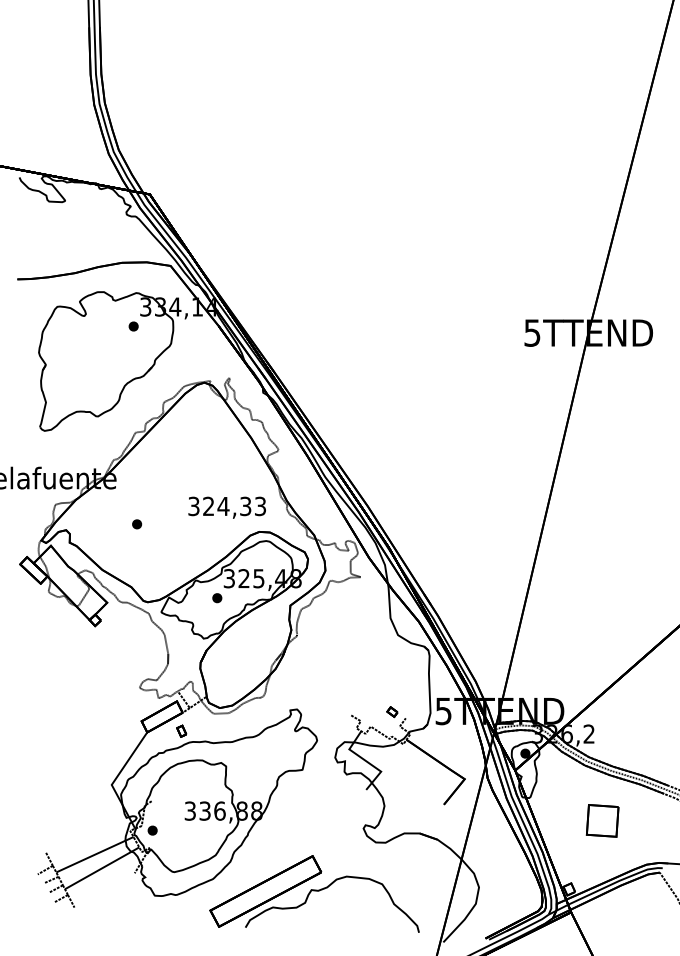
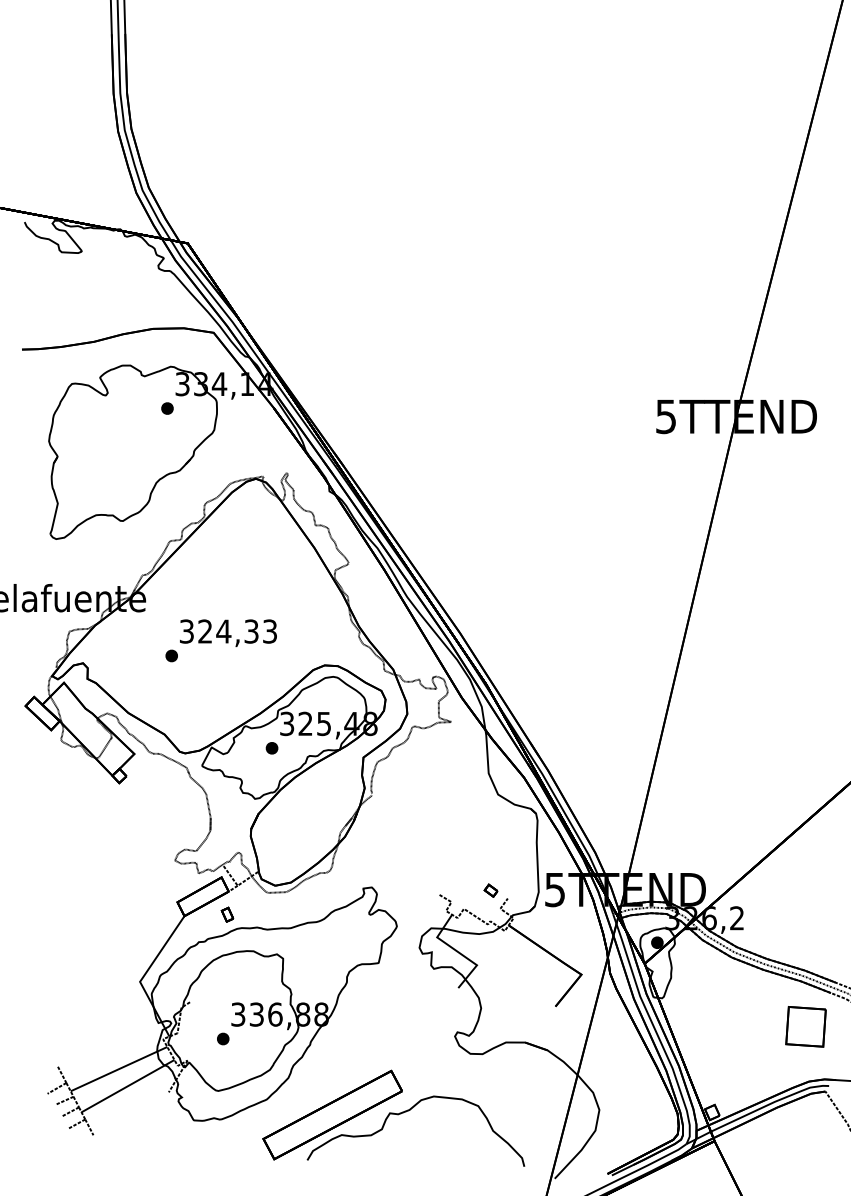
text: (227, 507) -> (228, 633), moved
part: (602, 820) -> (805, 1026), moved
part: (152, 830) -> (223, 1038), moved

